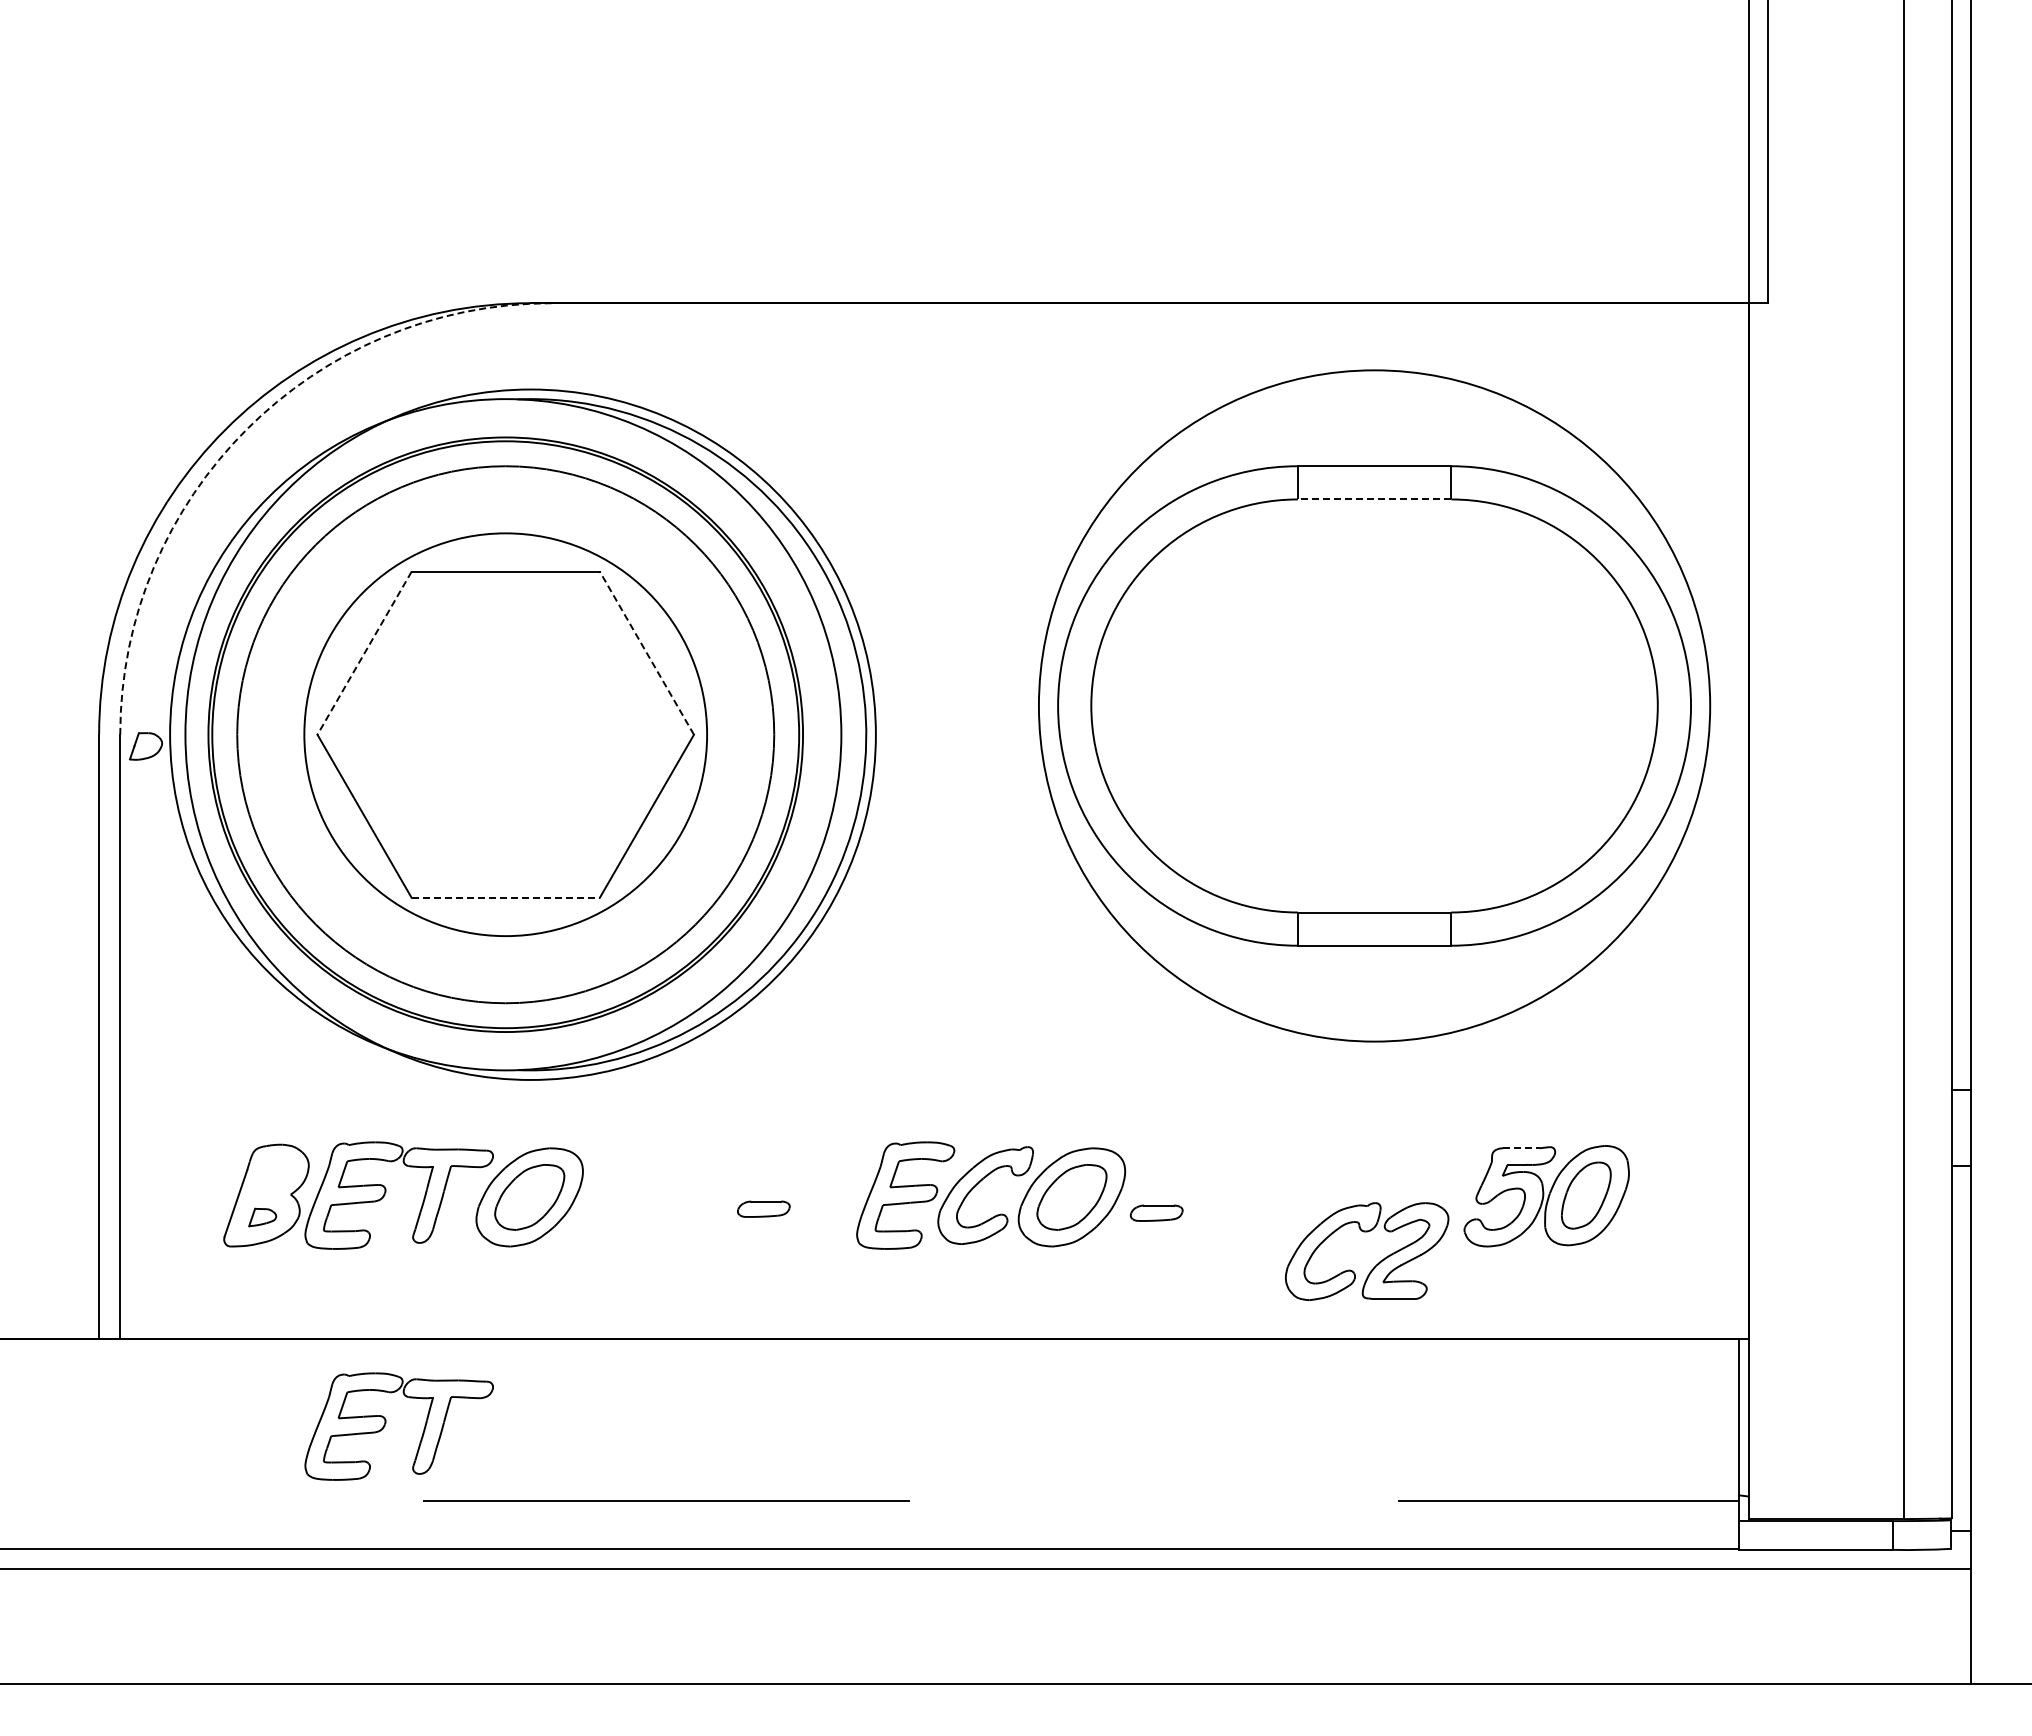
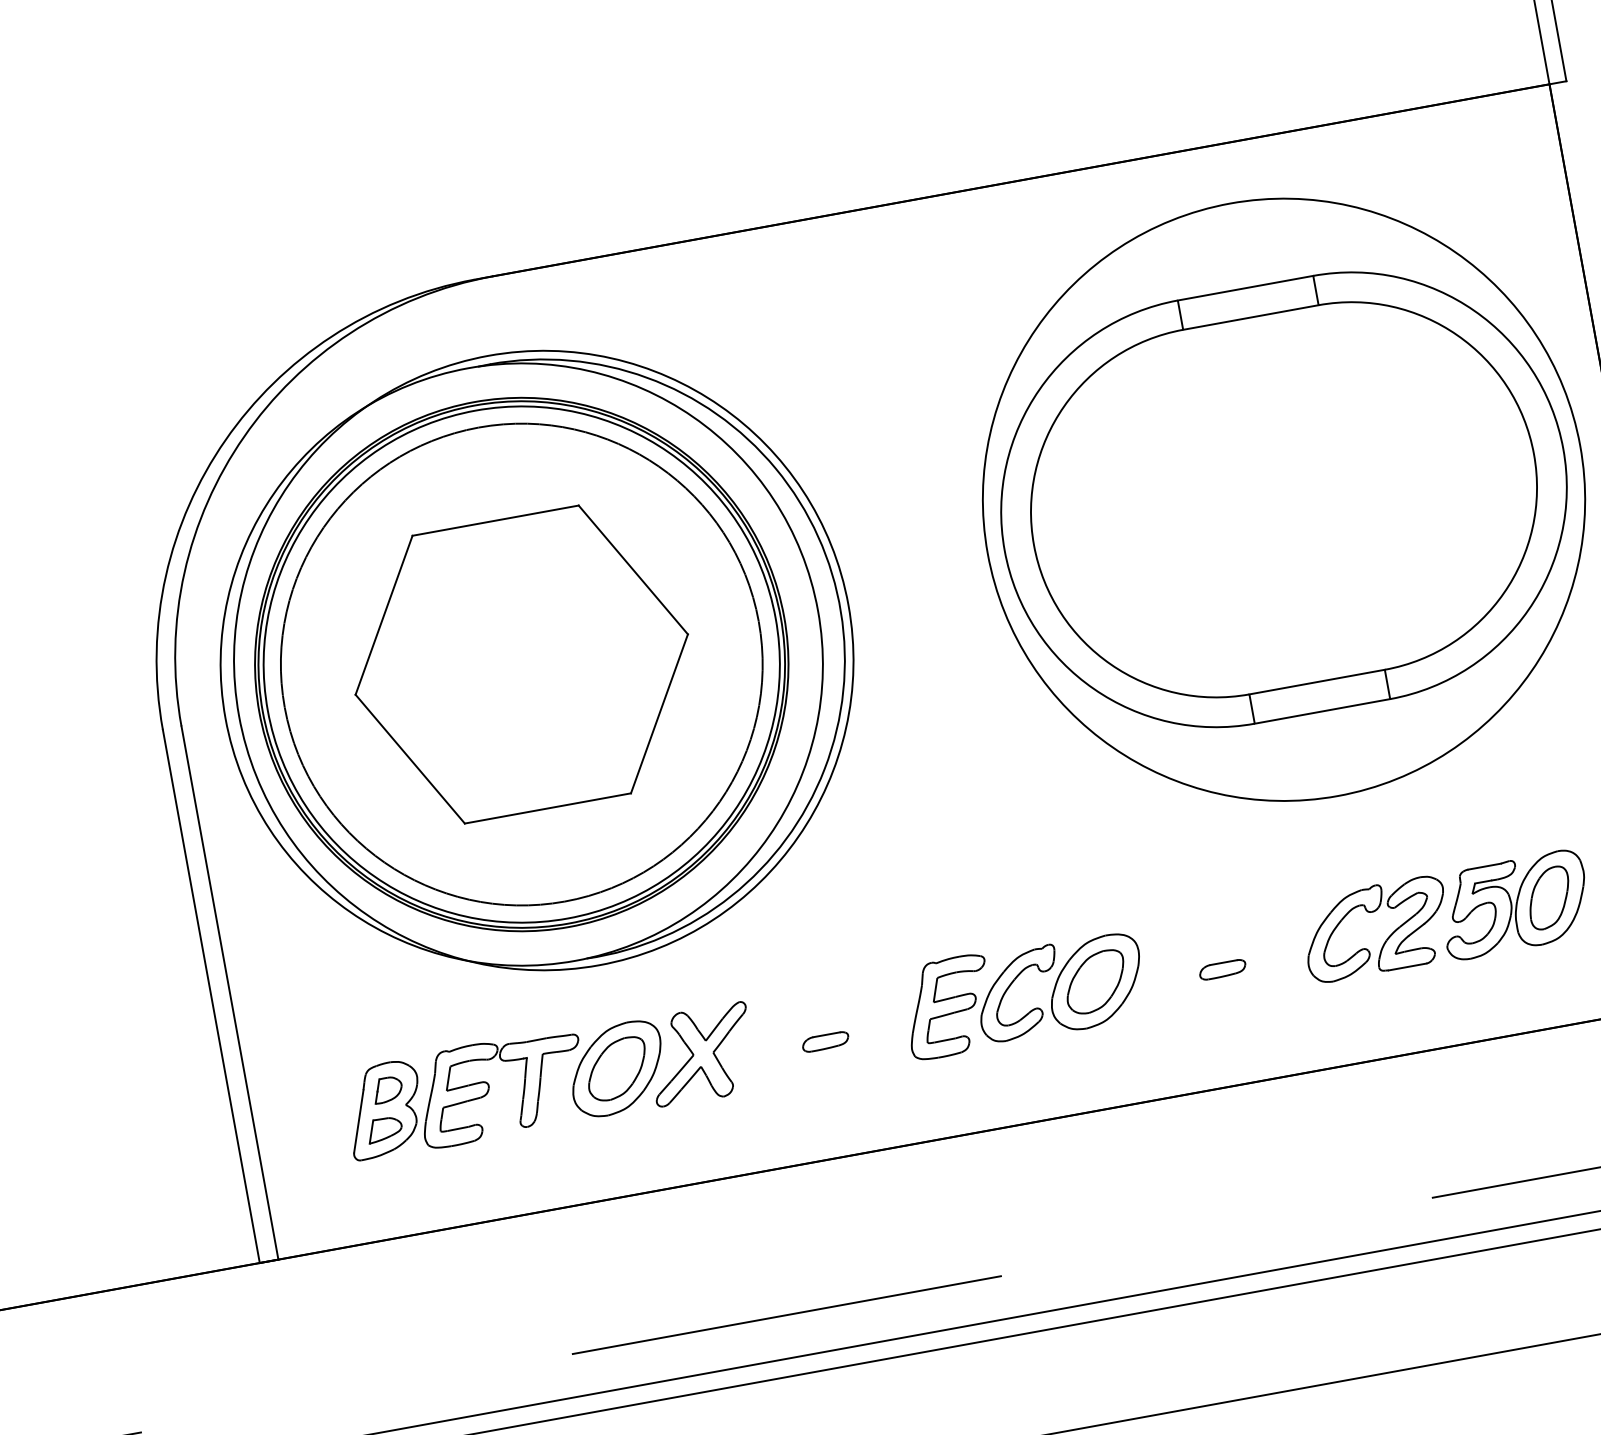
arc: (246, 429) -> (243, 436), dashed -> solid
line: (1374, 499) -> (1250, 317), dashed -> solid
line: (646, 652) -> (632, 569), dashed -> solid
line: (364, 653) -> (384, 615), dashed -> solid
circle: (505, 734) -> (521, 664), size x1.43
part: (146, 746) -> (388, 1089), moved
line: (506, 897) -> (548, 808), dashed -> solid
line: (1522, 1148) -> (1485, 866), dashed -> solid
part: (624, 1198) -> (700, 1054), added
part: (1156, 1212) -> (1222, 969), moved
part: (262, 1217) -> (384, 1129), size x1.43
part: (1378, 1262) -> (1388, 937), moved
part: (386, 1423) -> (527, 1291), removed

